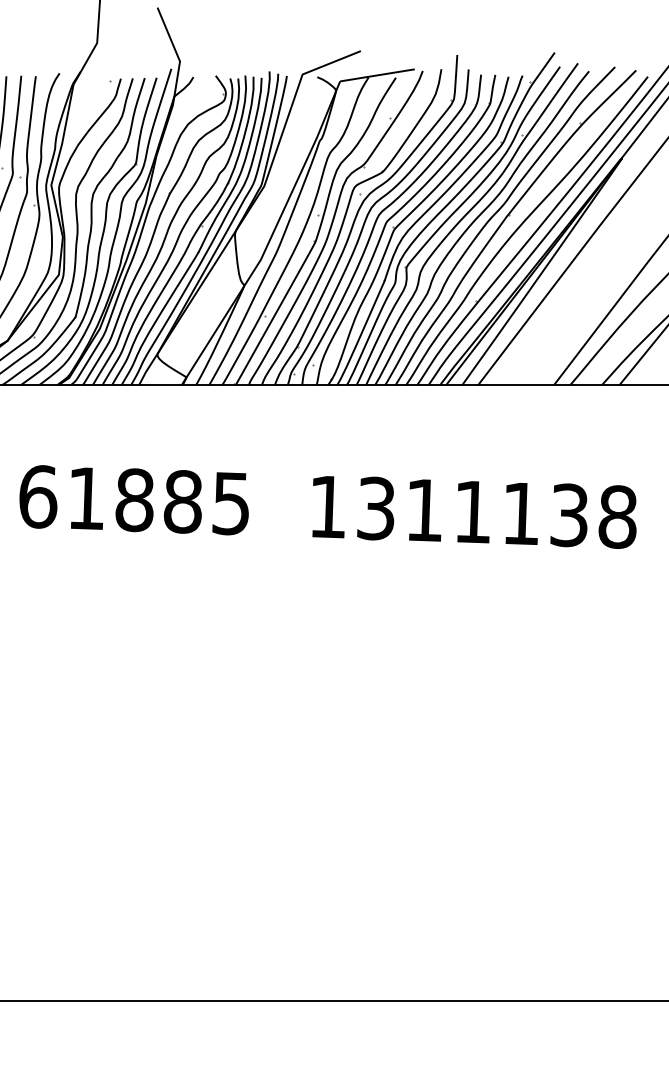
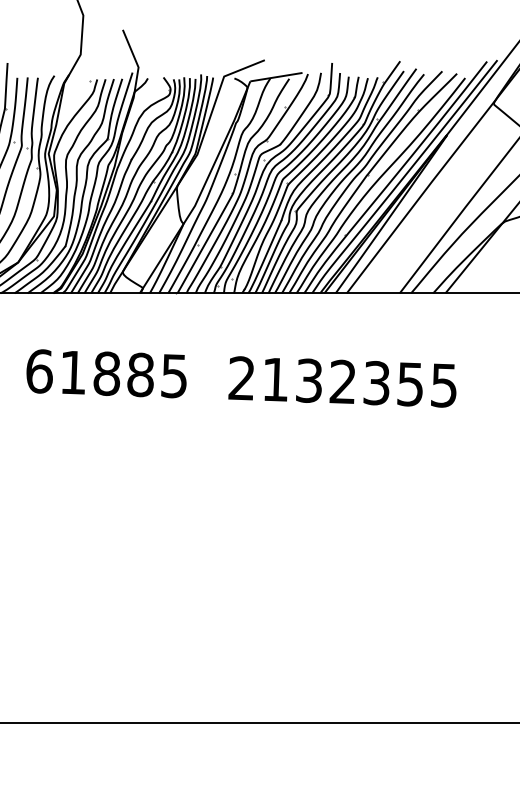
text: (472, 511) -> (342, 381), 1311138 -> 2132355

